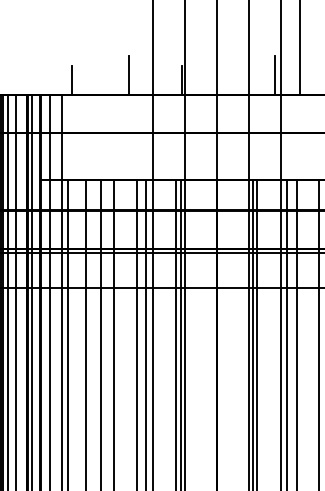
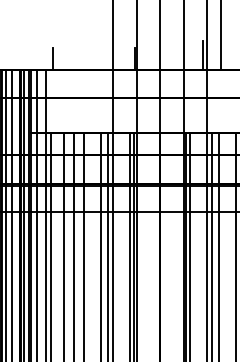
line: (129, 75) -> (95, 55), removed

